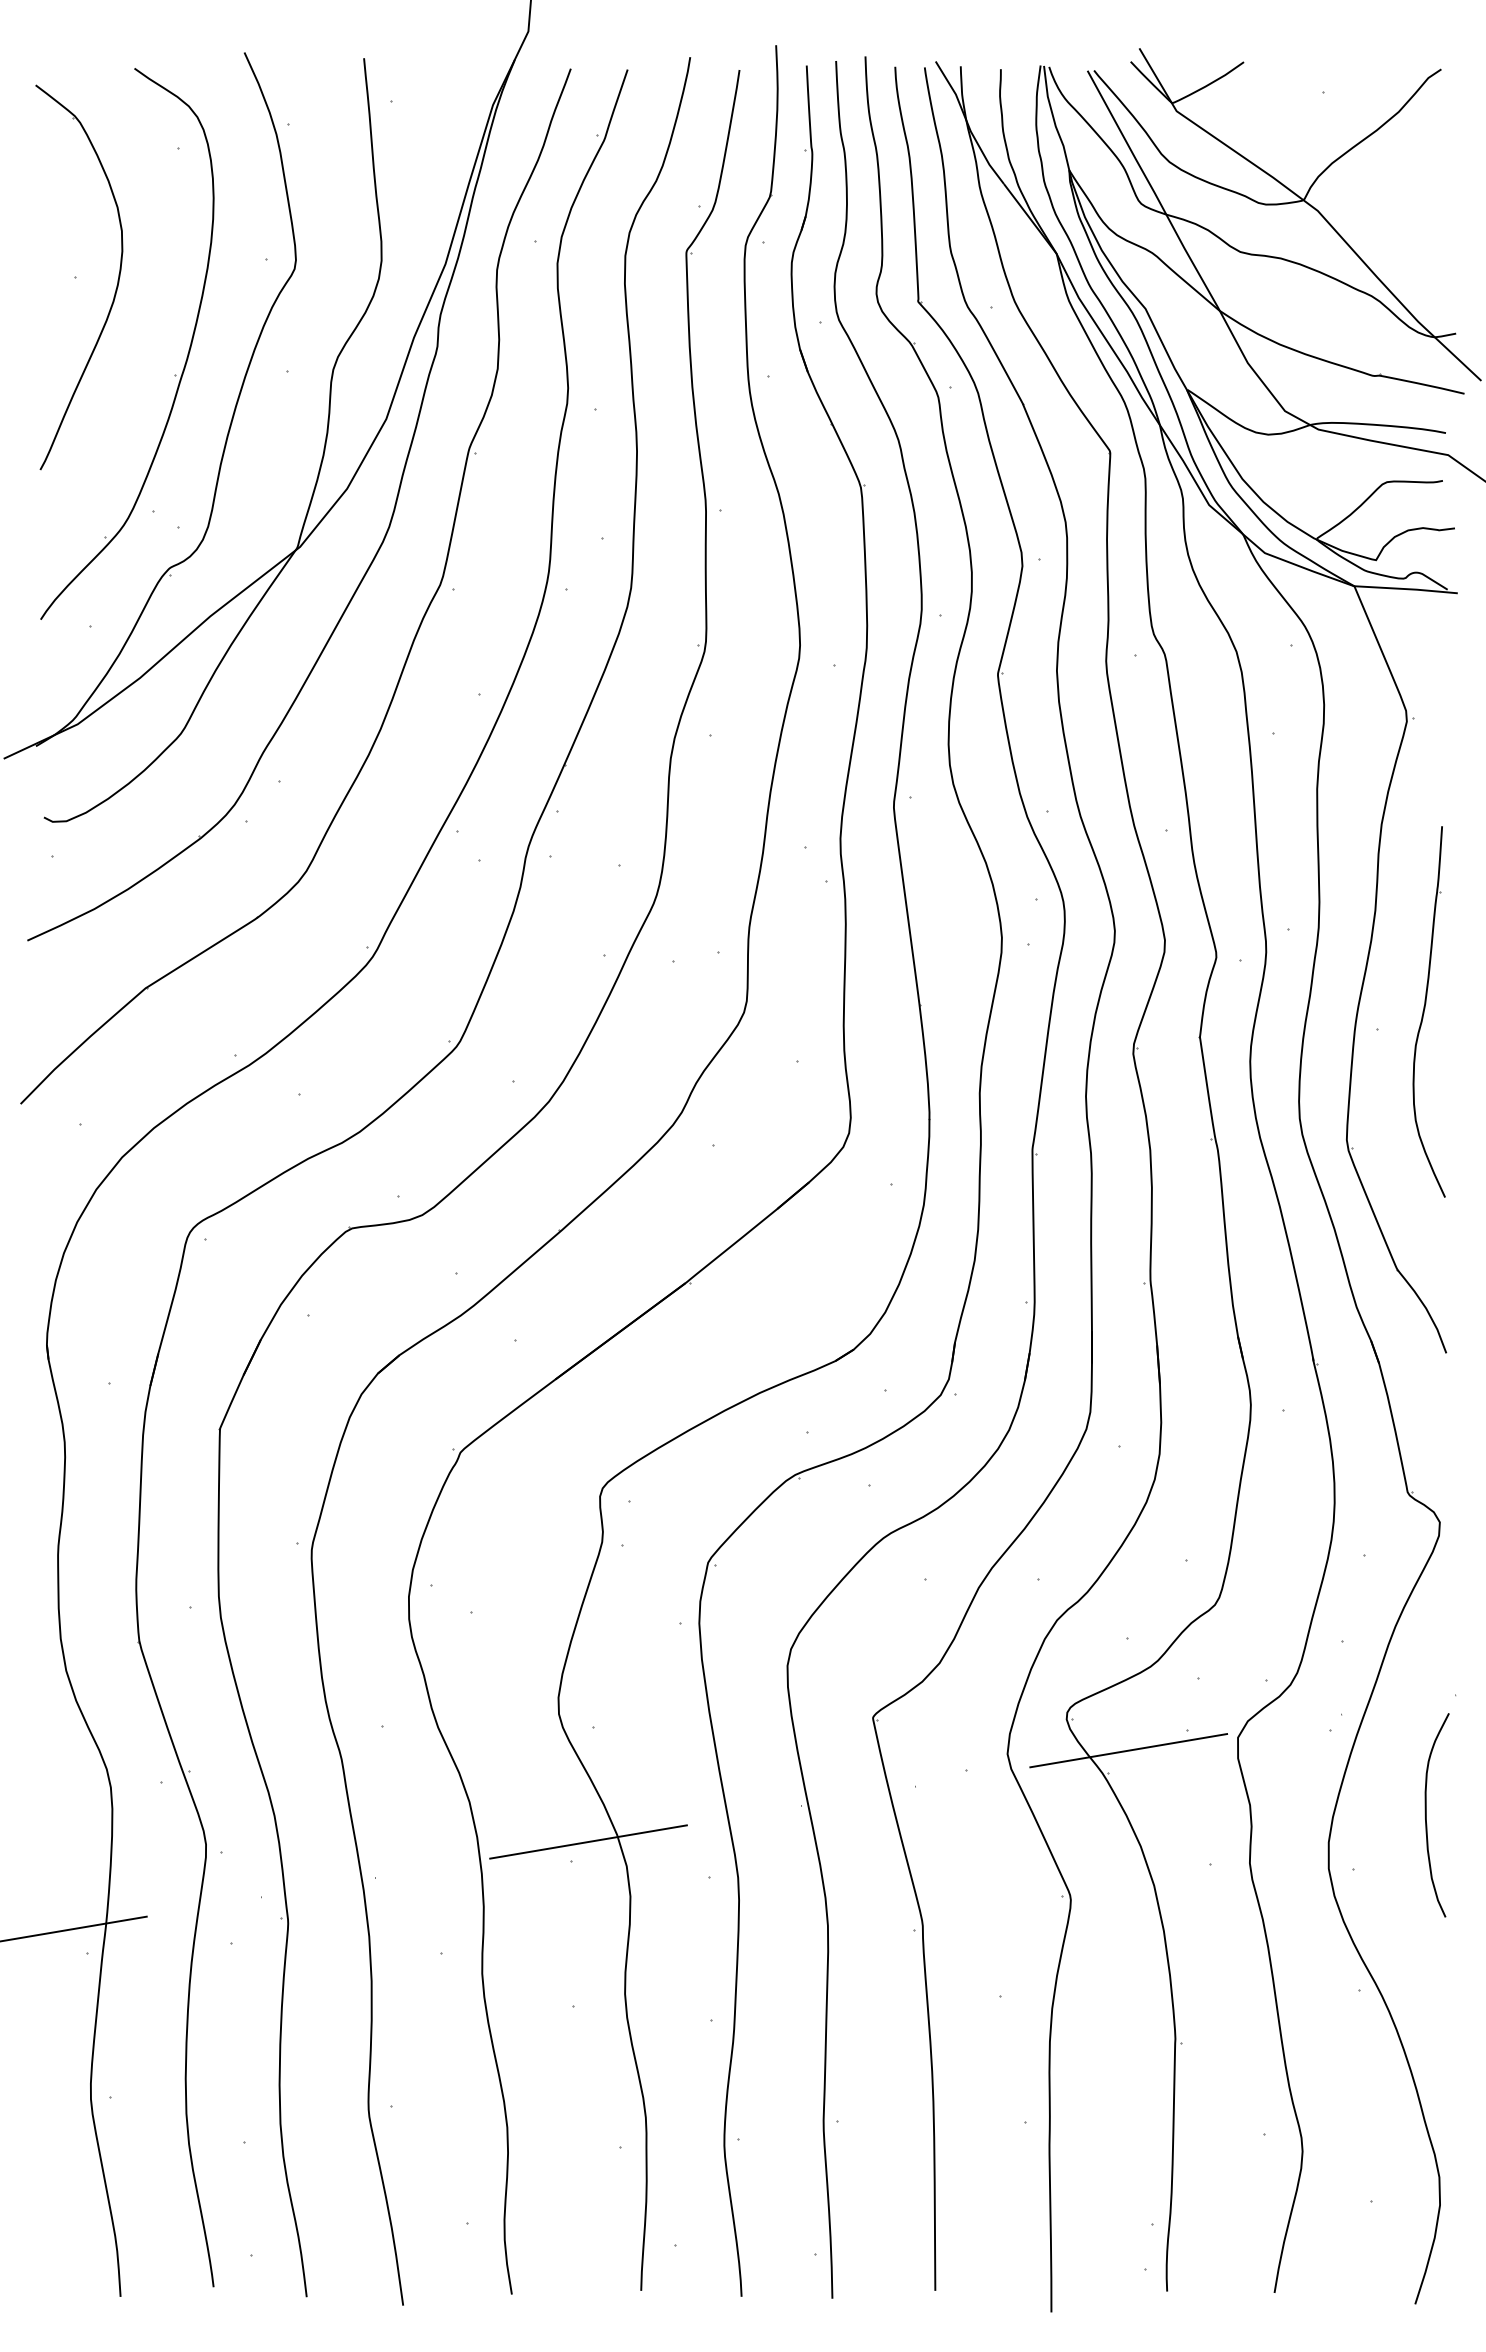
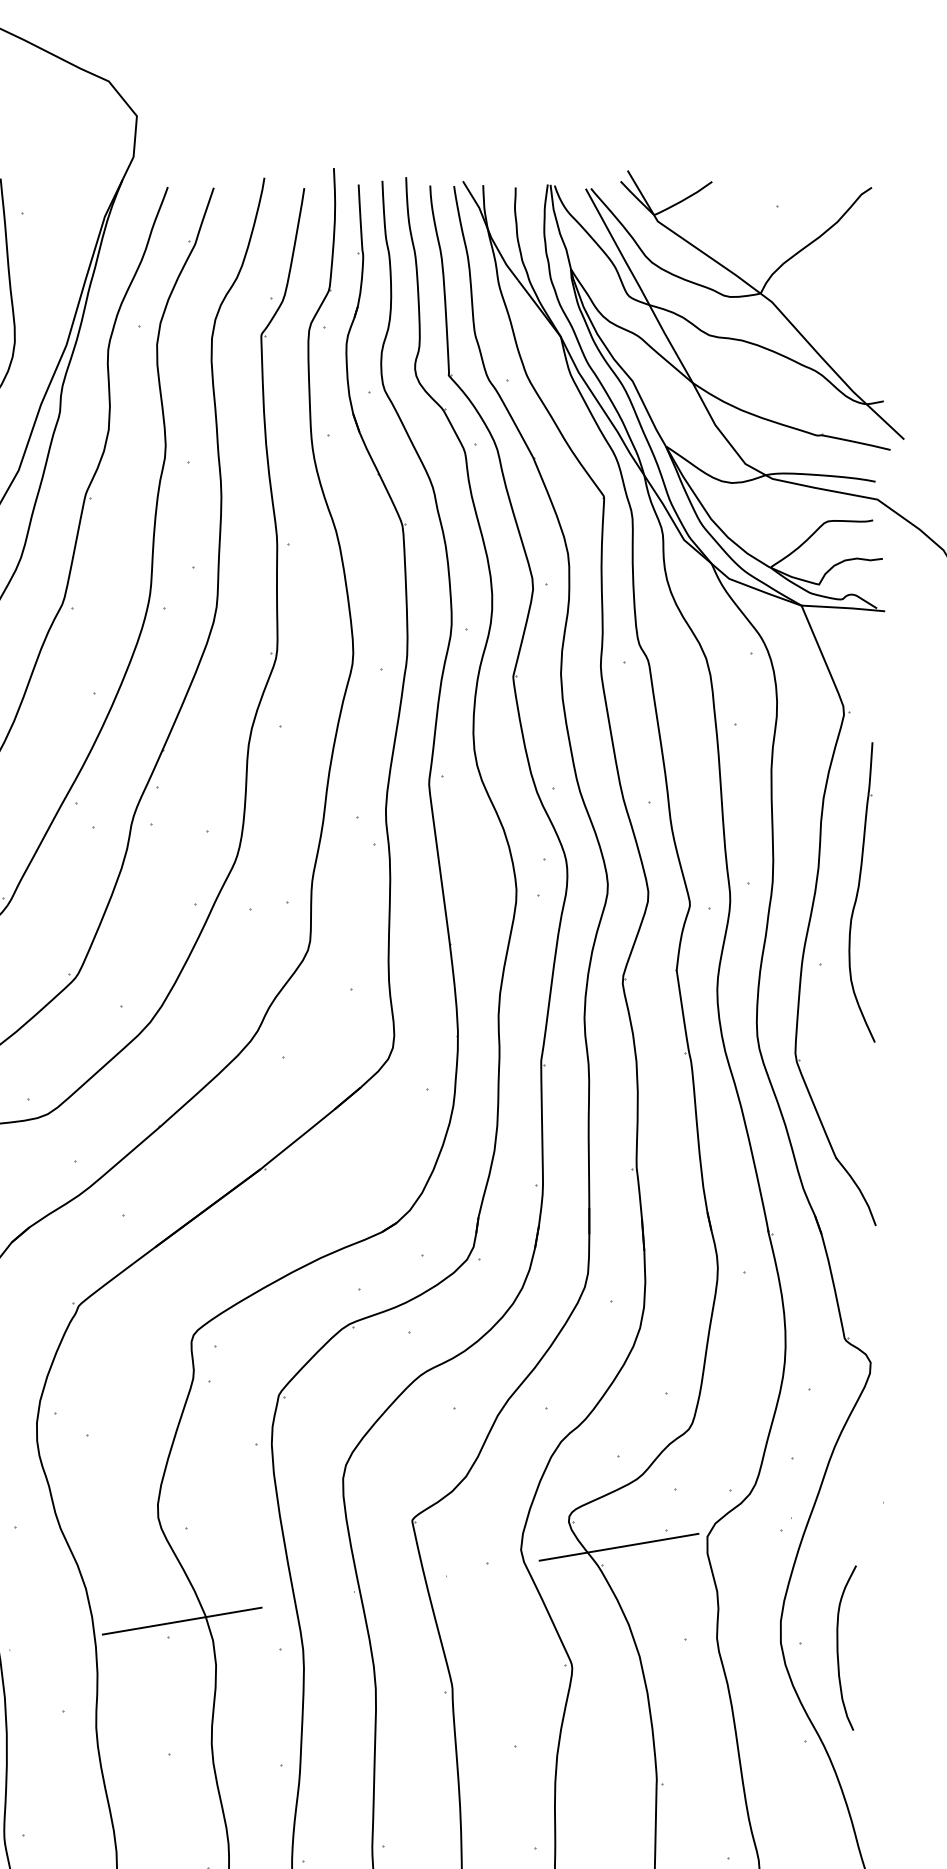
part: (1428, 1011) -> (861, 892), moved
curve: (1426, 1815) -> (838, 1648), moved

